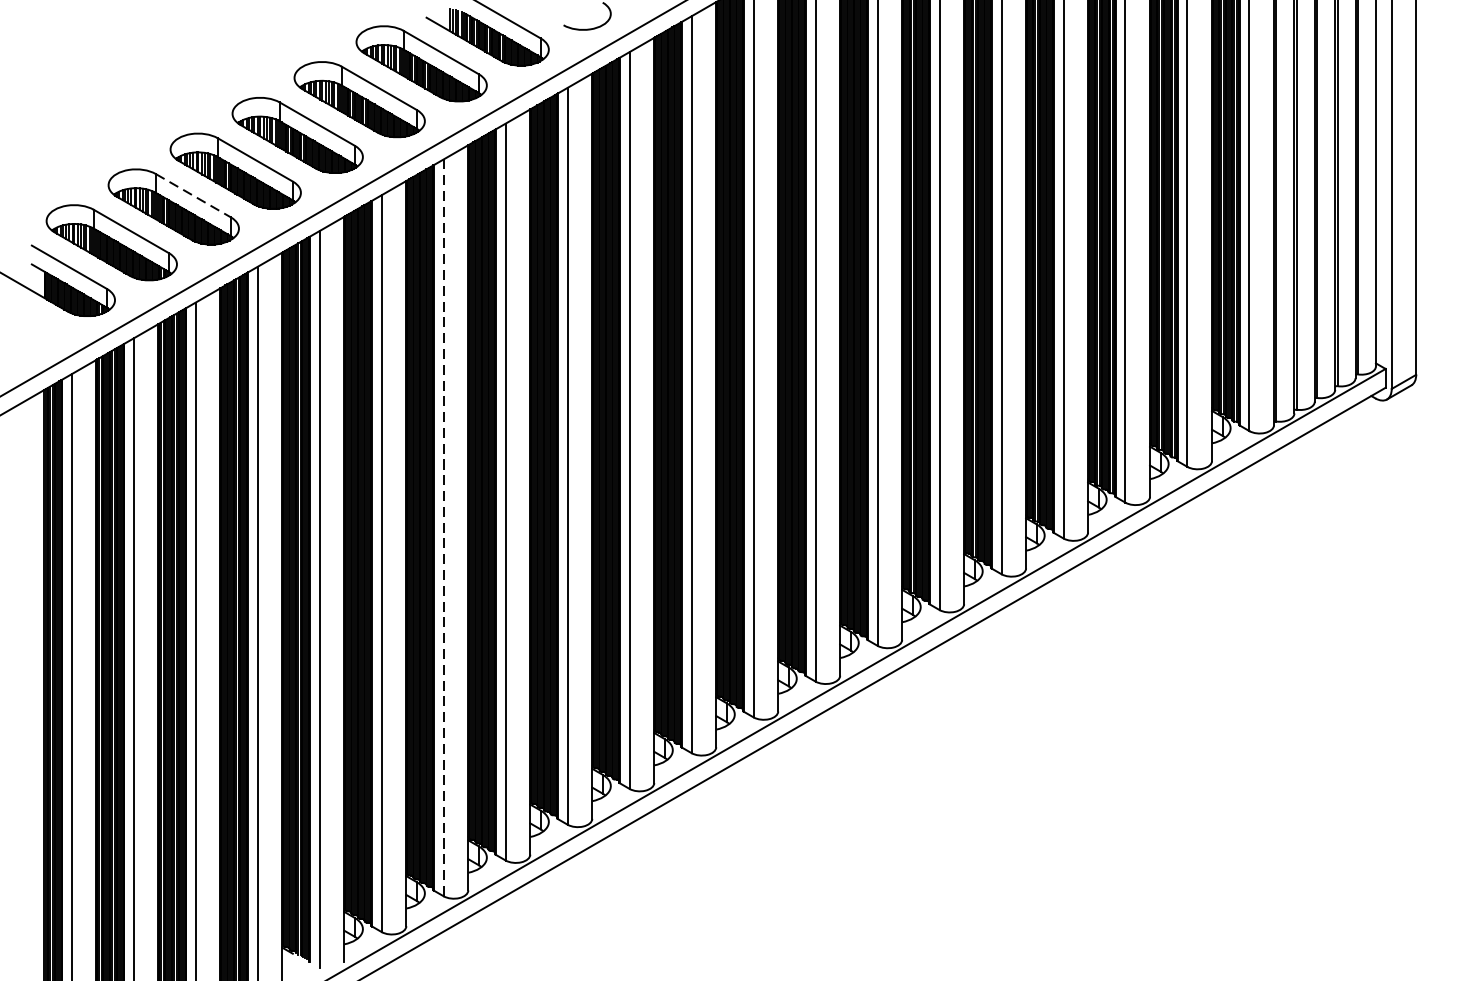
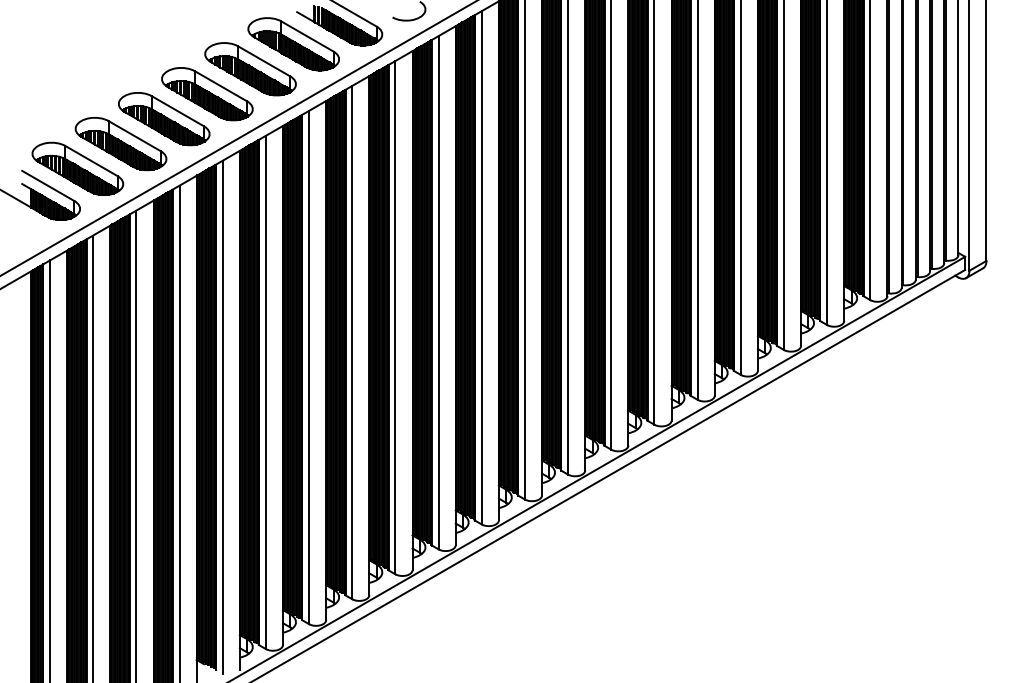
line: (194, 196) -> (135, 136), dashed -> solid
line: (444, 527) -> (309, 367), dashed -> solid

